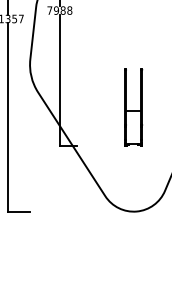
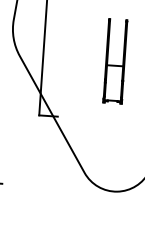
part: (133, 107) -> (115, 61), moved

